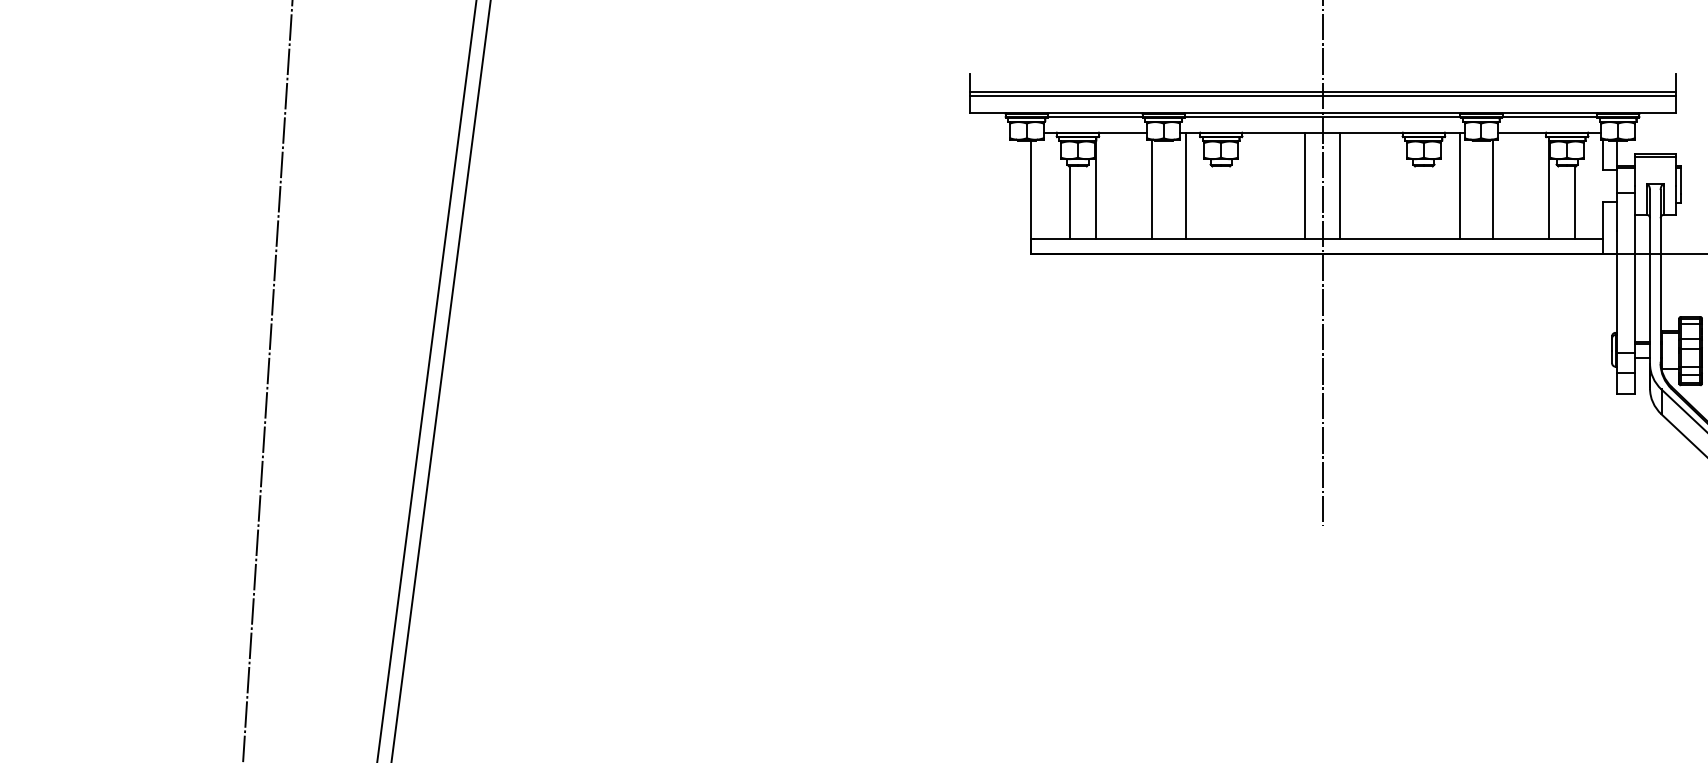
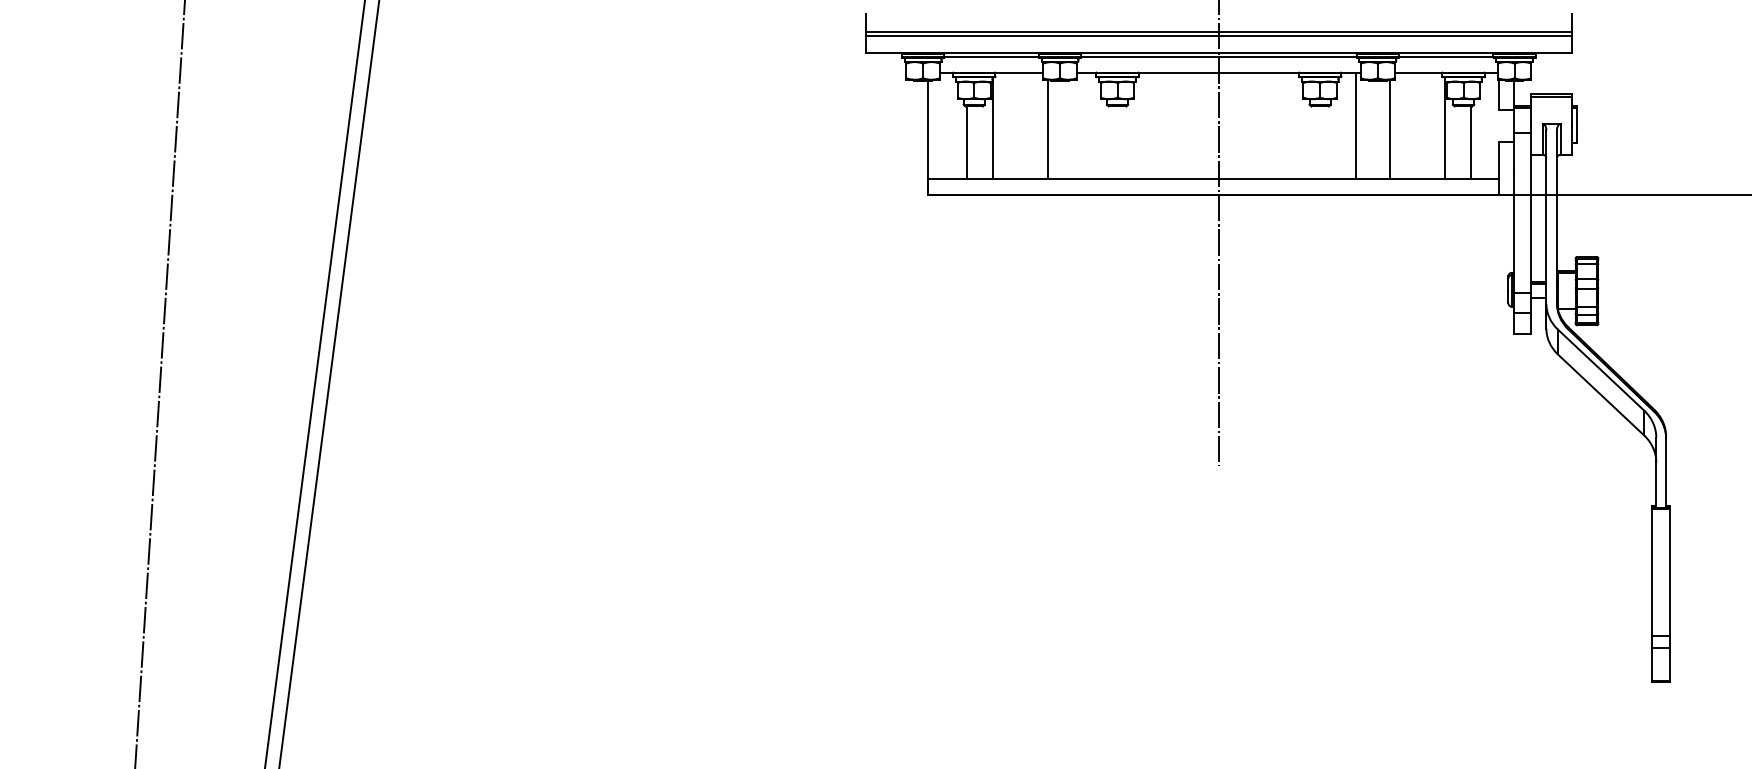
line: (1185, 185) -> (1081, 125), removed
line: (1305, 185) -> (1201, 125), removed
line: (1340, 185) -> (1236, 125), removed

